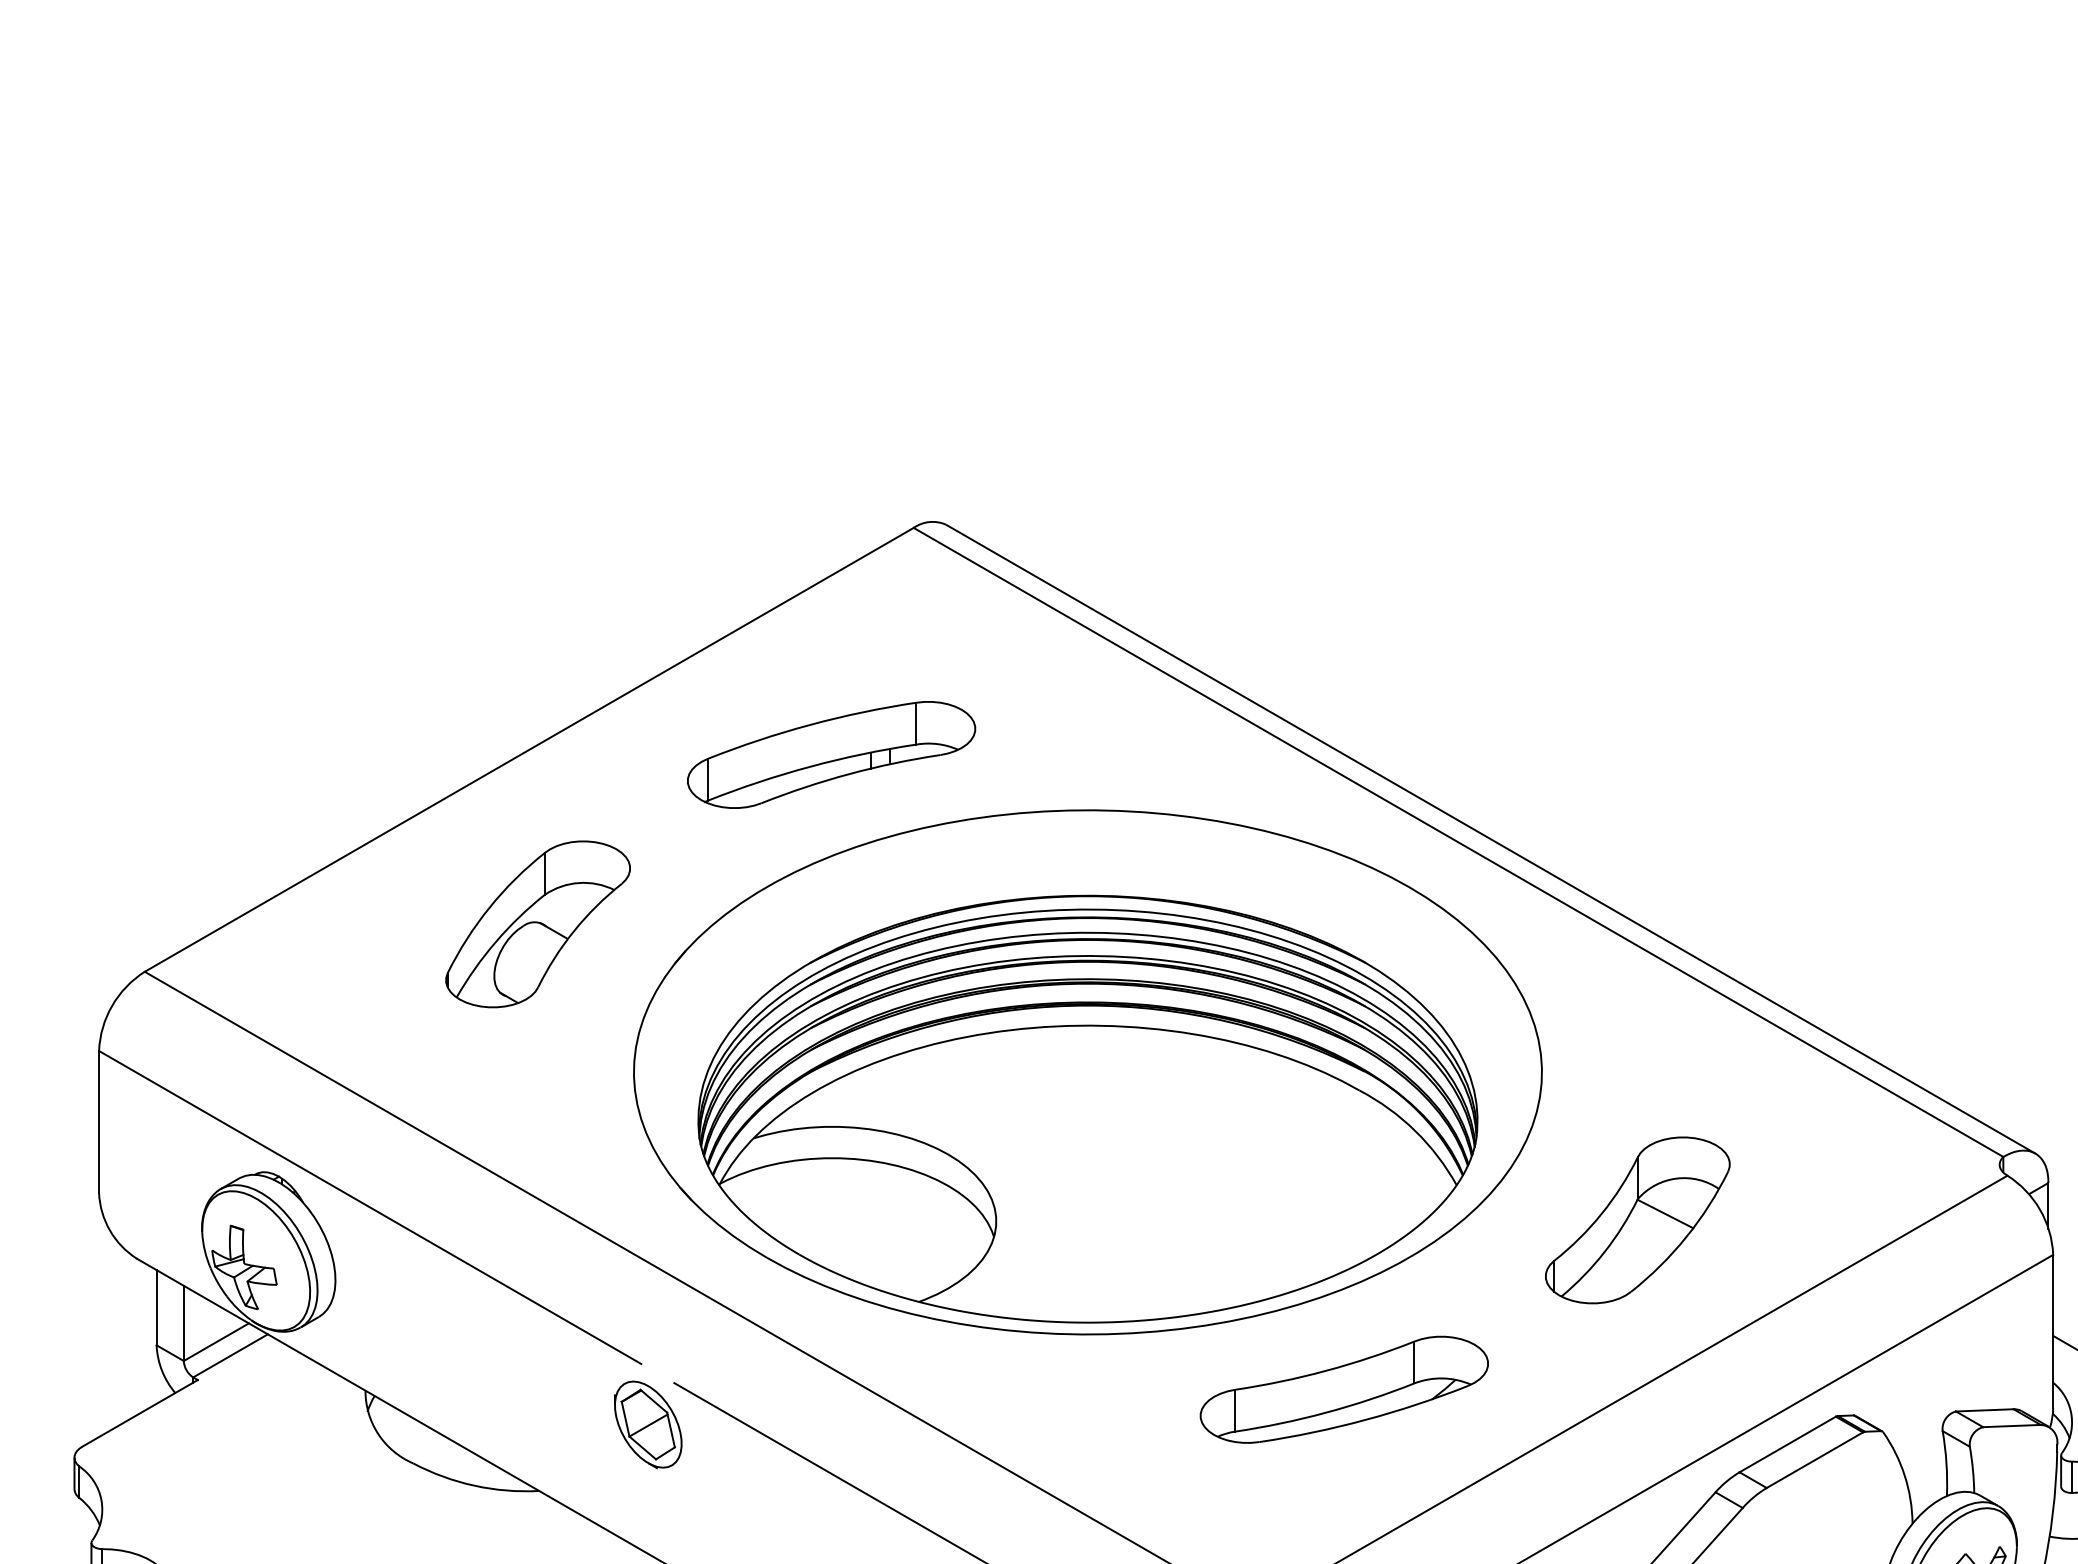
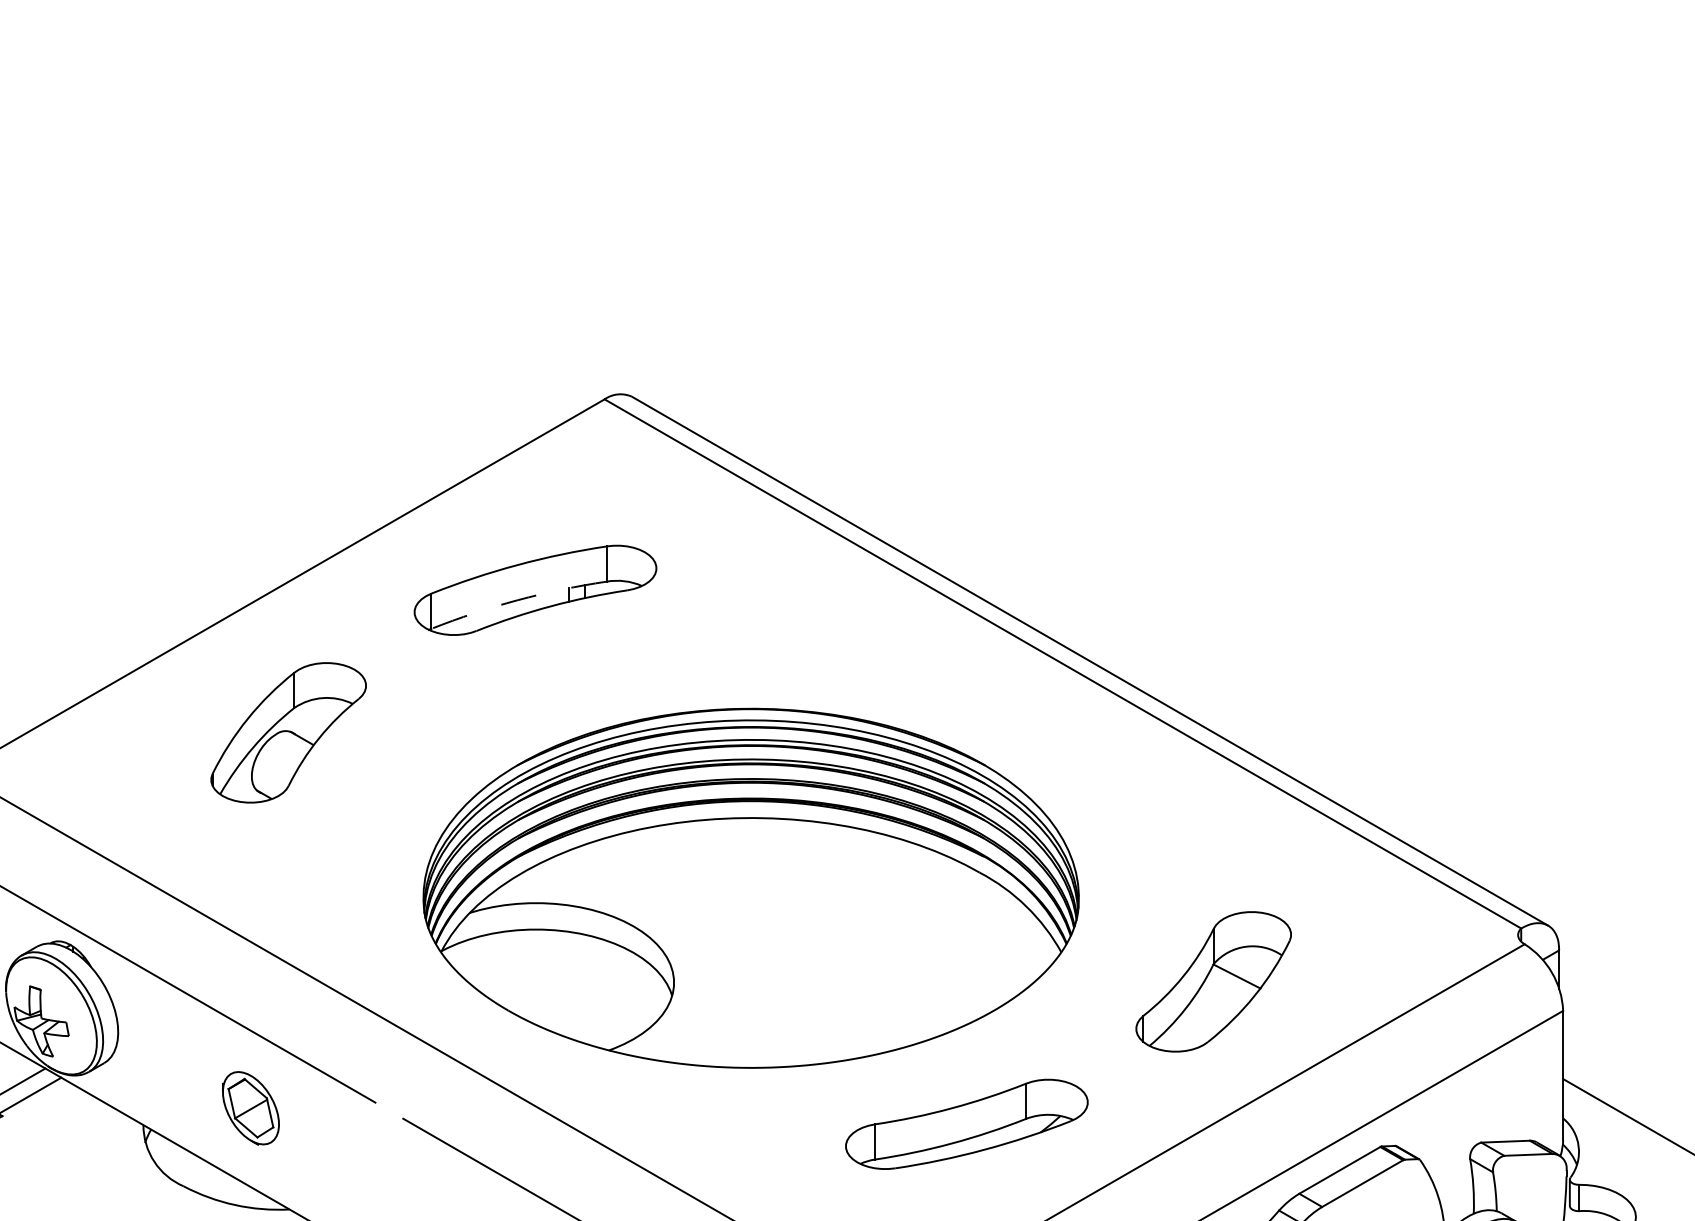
arc: (810, 766) -> (517, 600), solid -> dashed
part: (1087, 1072) -> (750, 857), removed
part: (648, 1424) -> (251, 1108), moved

